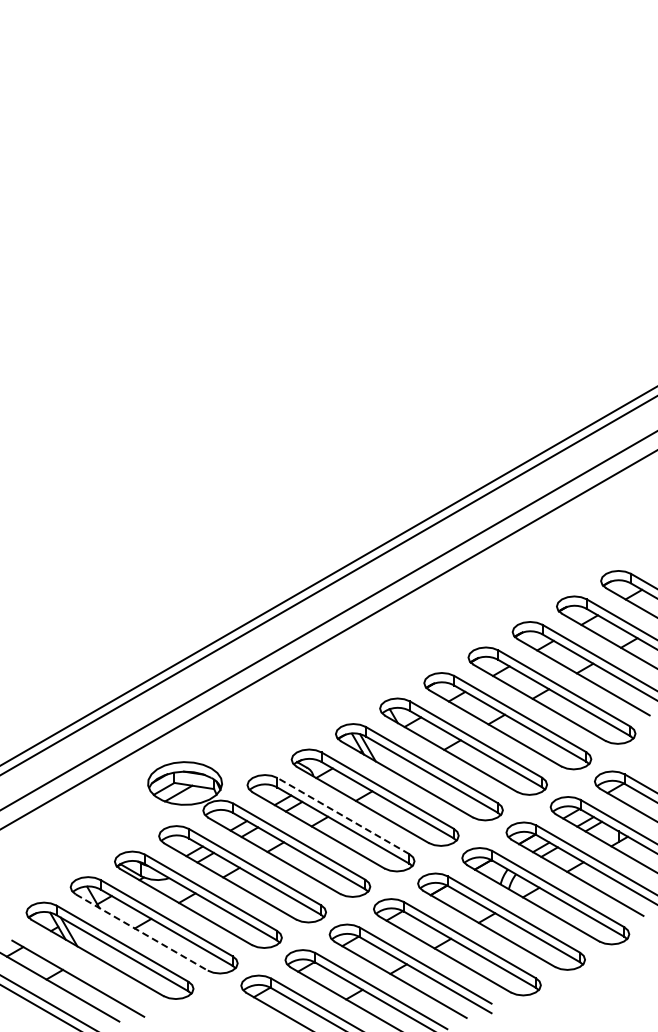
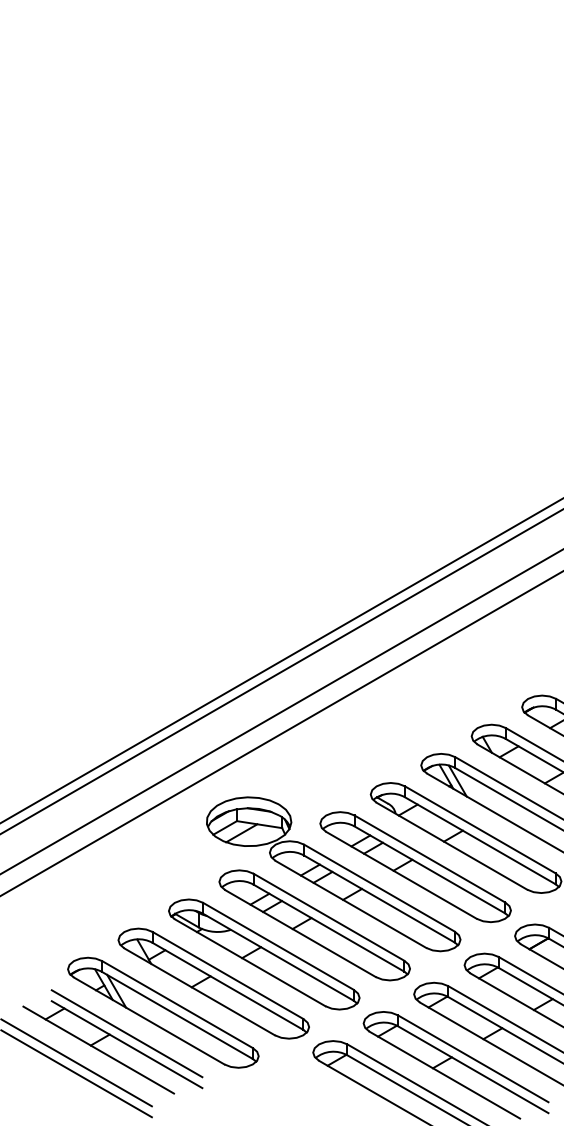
line: (343, 815) -> (429, 858), dashed -> solid
line: (142, 932) -> (200, 991), dashed -> solid
line: (78, 969) -> (127, 1034), added

